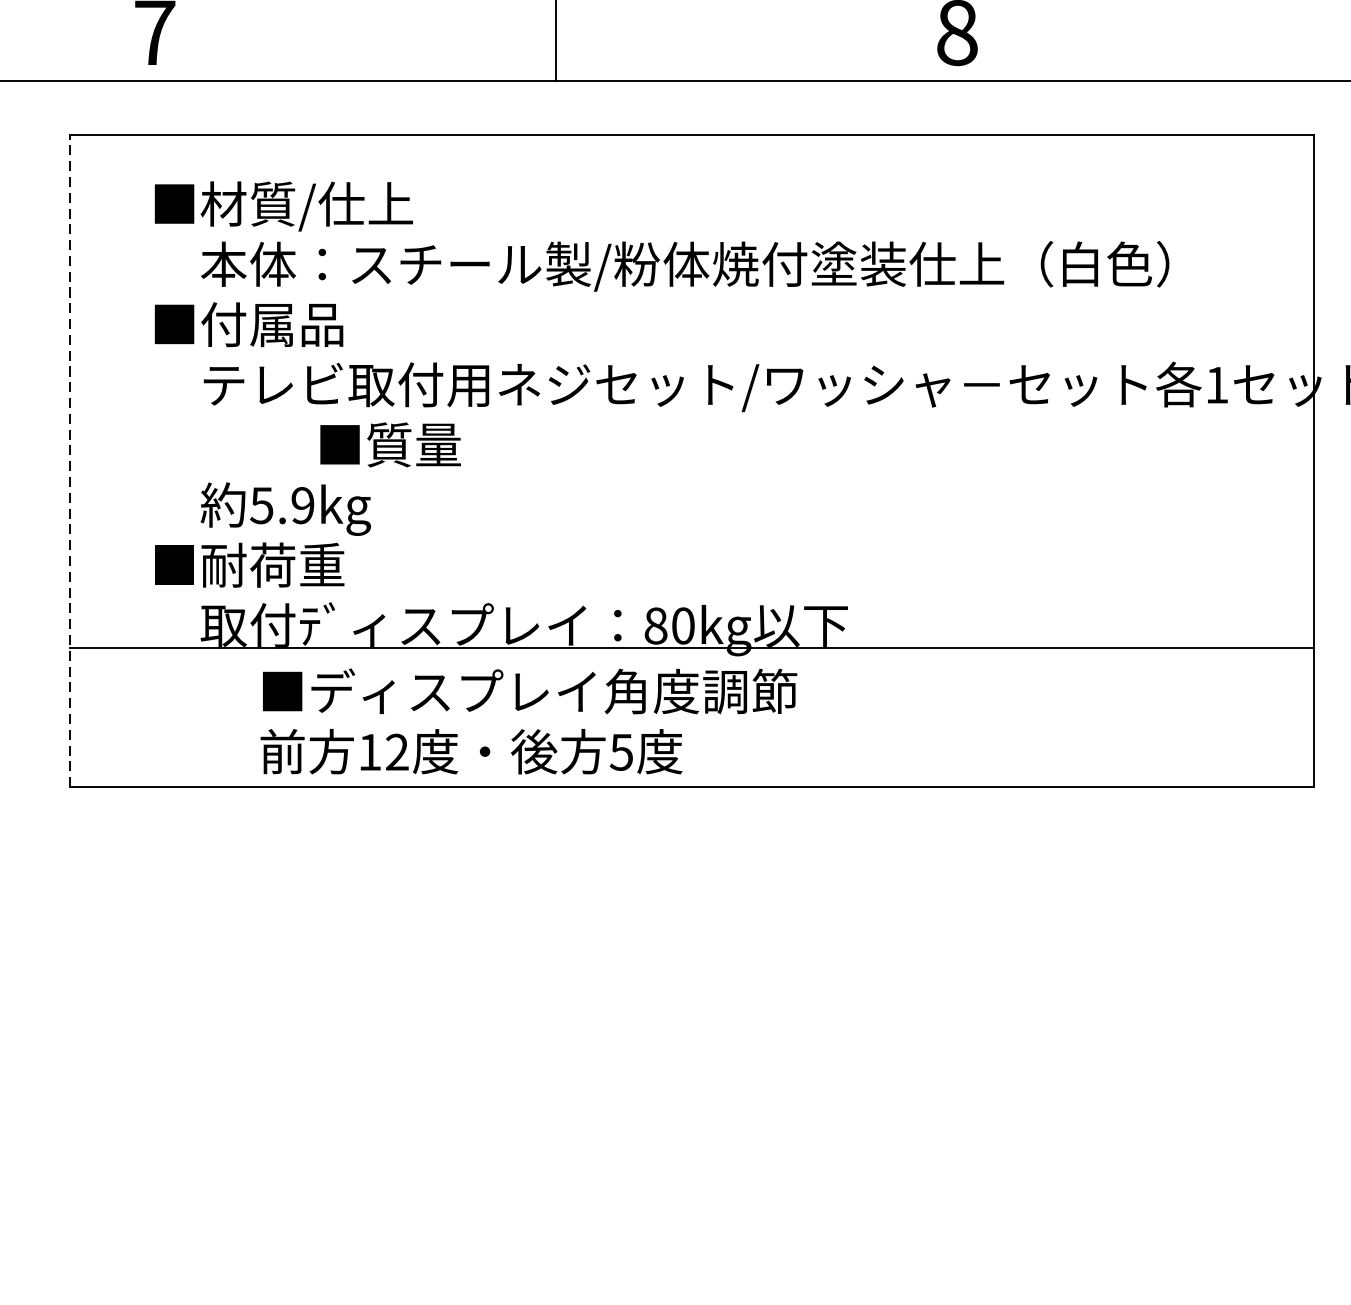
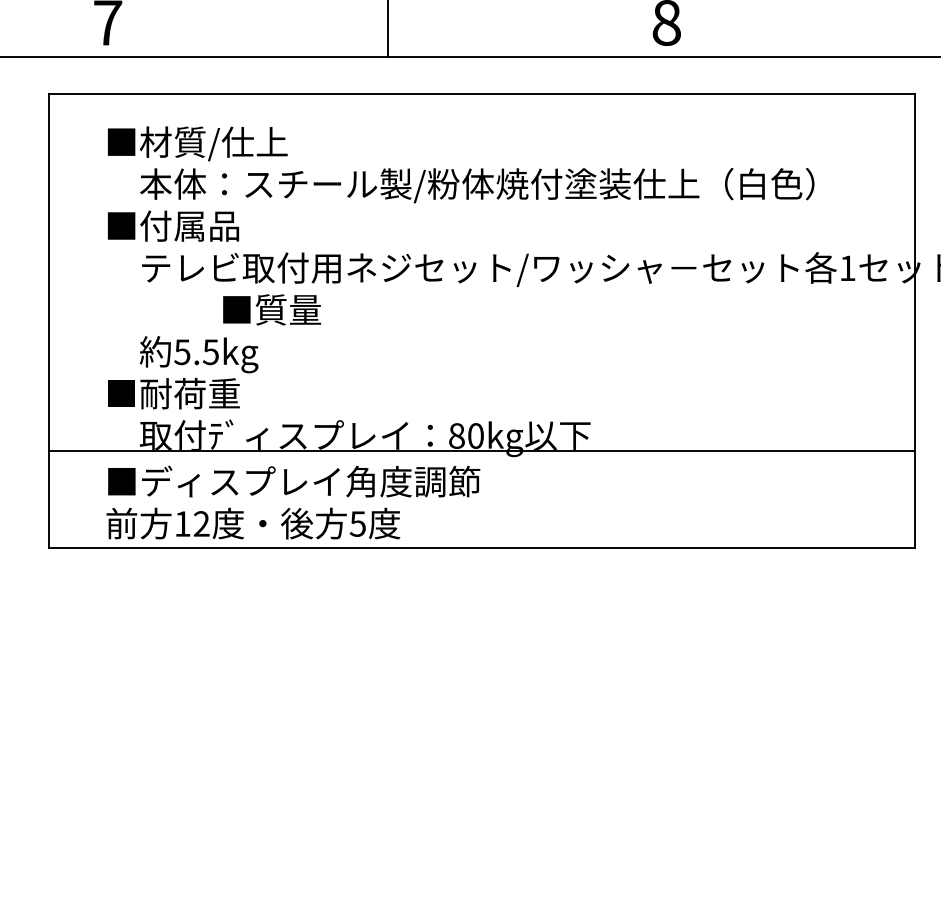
line: (69, 460) -> (48, 320), dashed -> solid
text: (302, 506) -> (210, 352), 5.9 -> 5.5
text: (529, 721) -> (293, 502), moved

